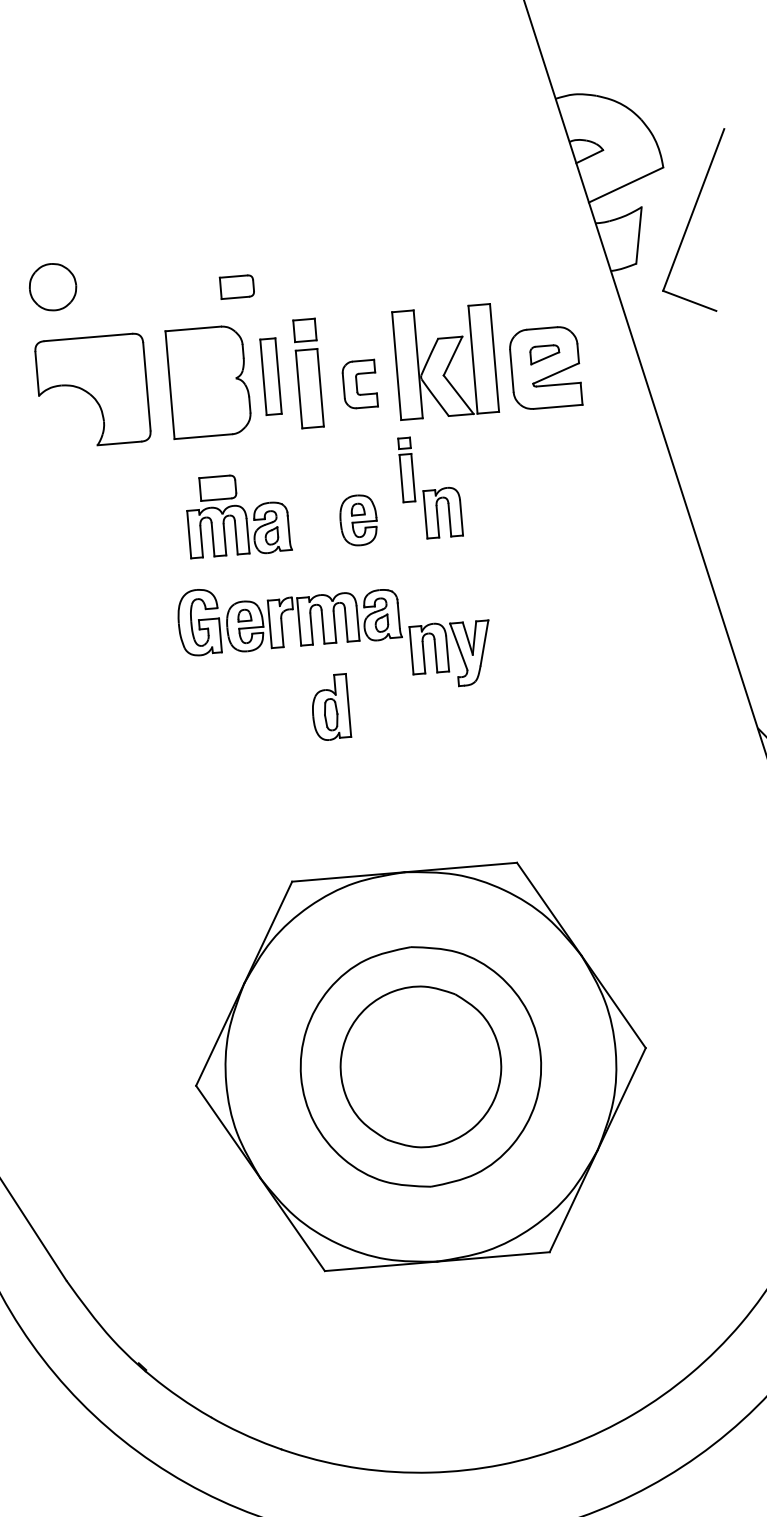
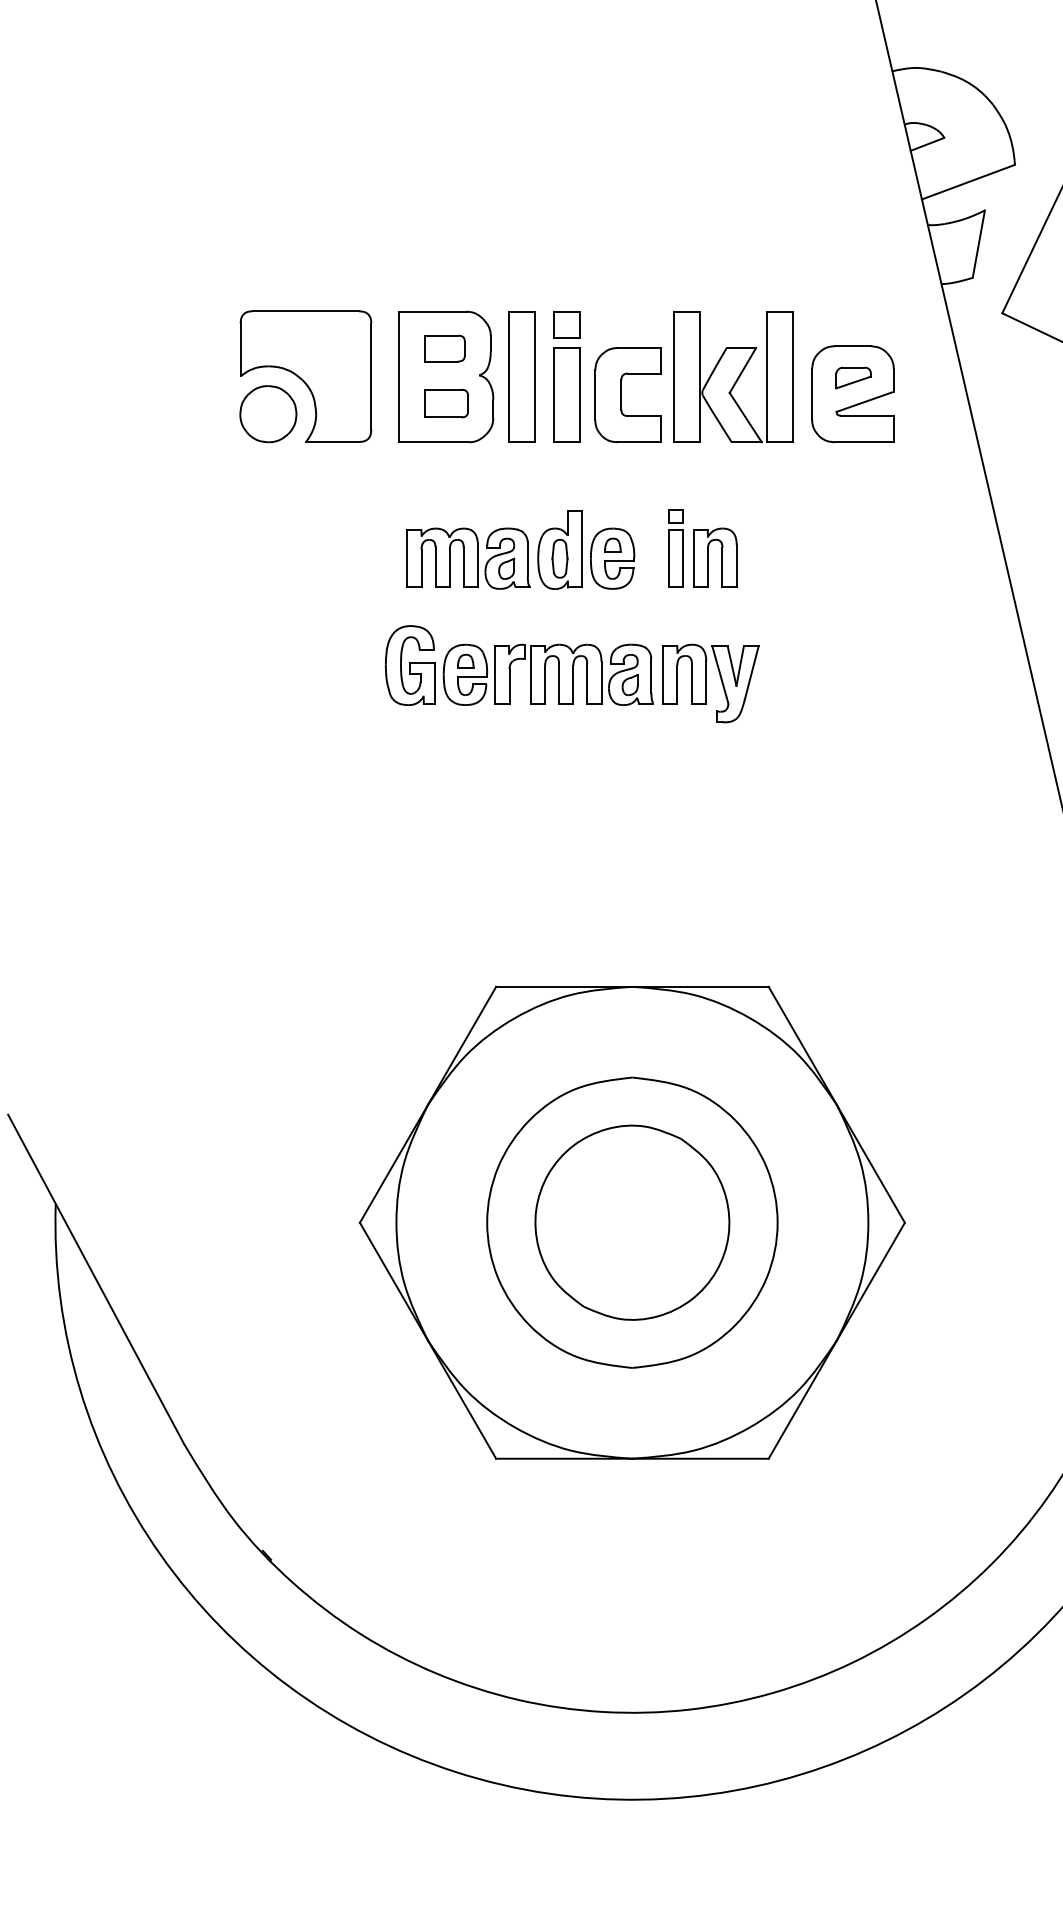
part: (236, 286) -> (444, 348), moved
part: (53, 287) -> (268, 414), moved
part: (270, 376) -> (521, 376), size x1.43
part: (359, 384) -> (627, 395), size x1.67
part: (406, 469) -> (675, 548), moved
part: (217, 487) -> (446, 403), moved
part: (451, 654) -> (710, 683), moved
part: (330, 707) -> (559, 549), moved

